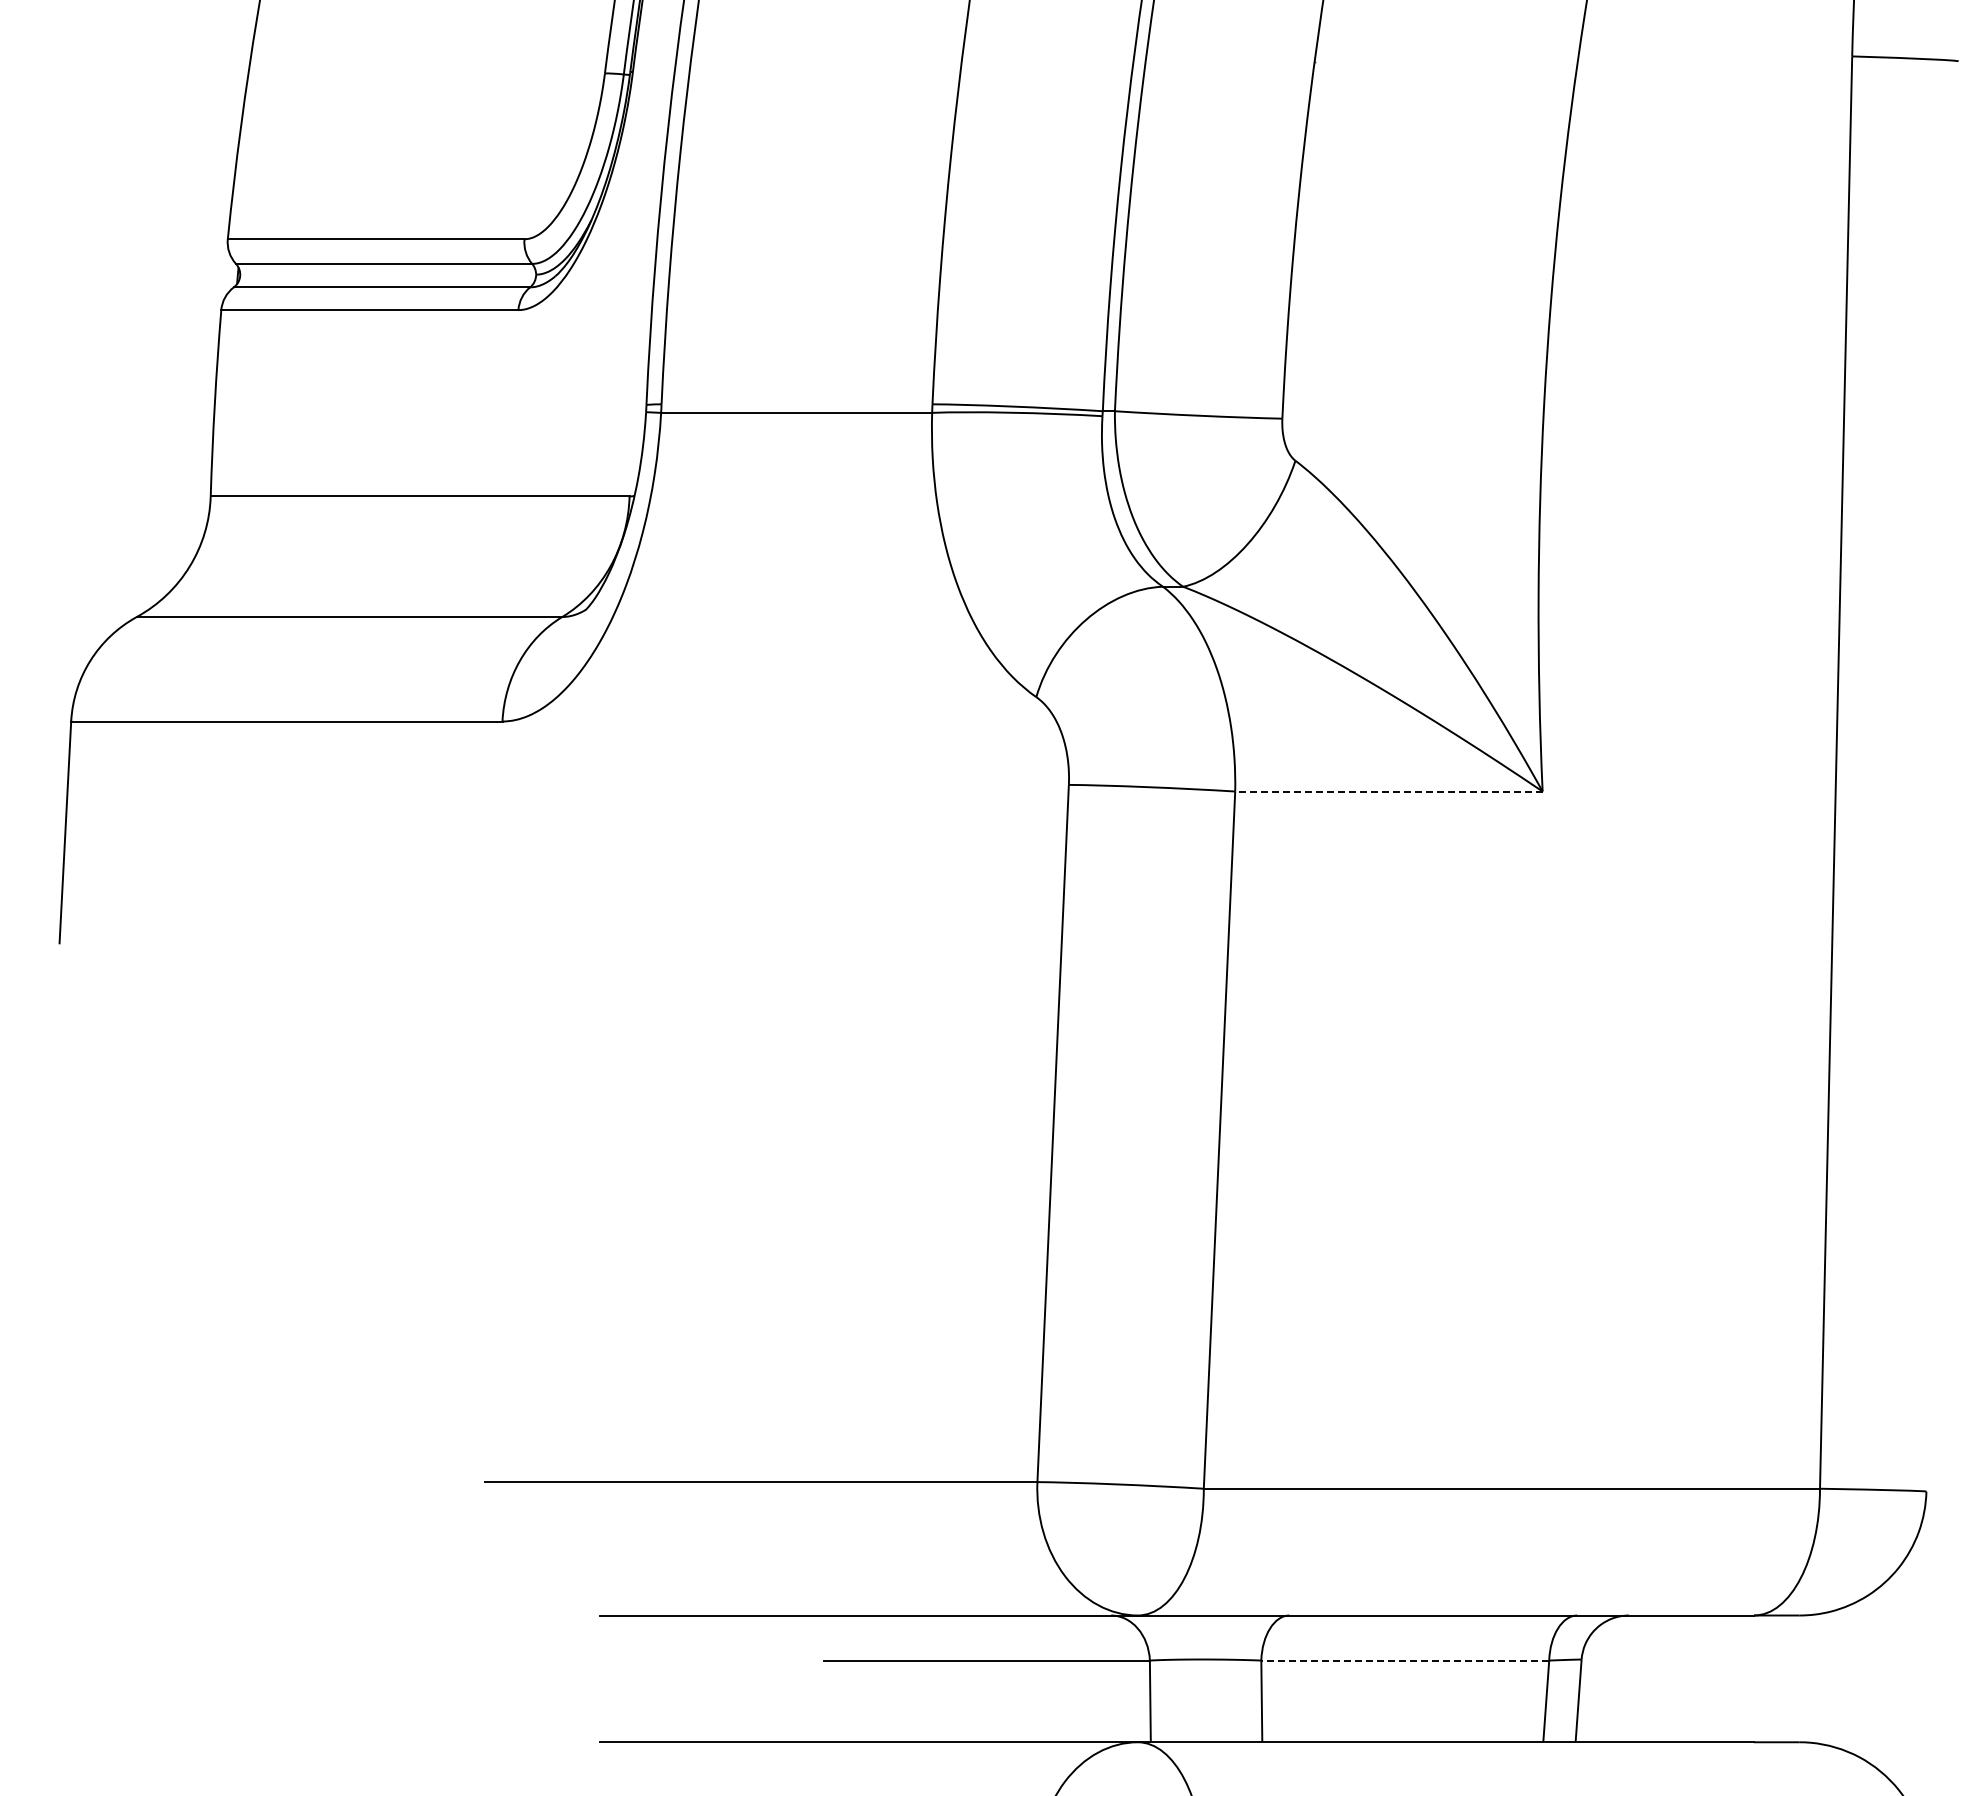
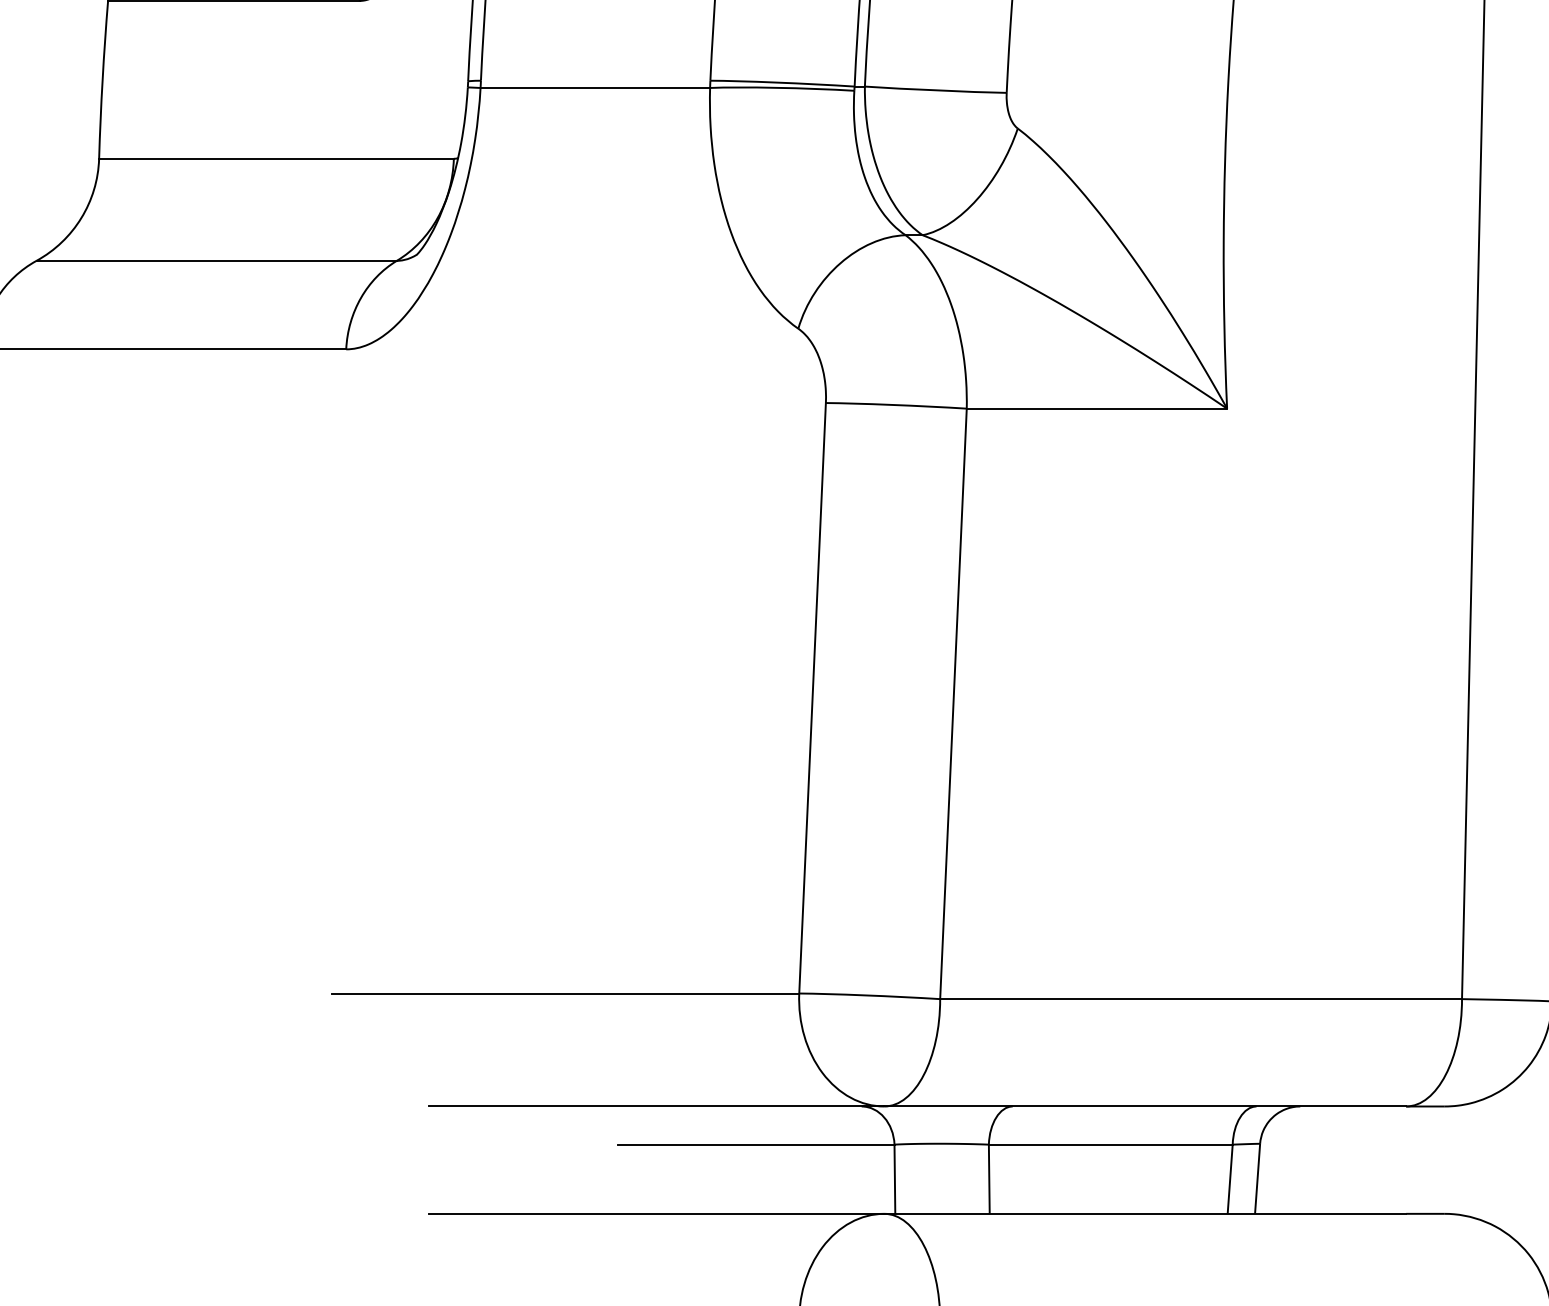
line: (1388, 791) -> (1096, 408), dashed -> solid
line: (1405, 1660) -> (1110, 1144), dashed -> solid

